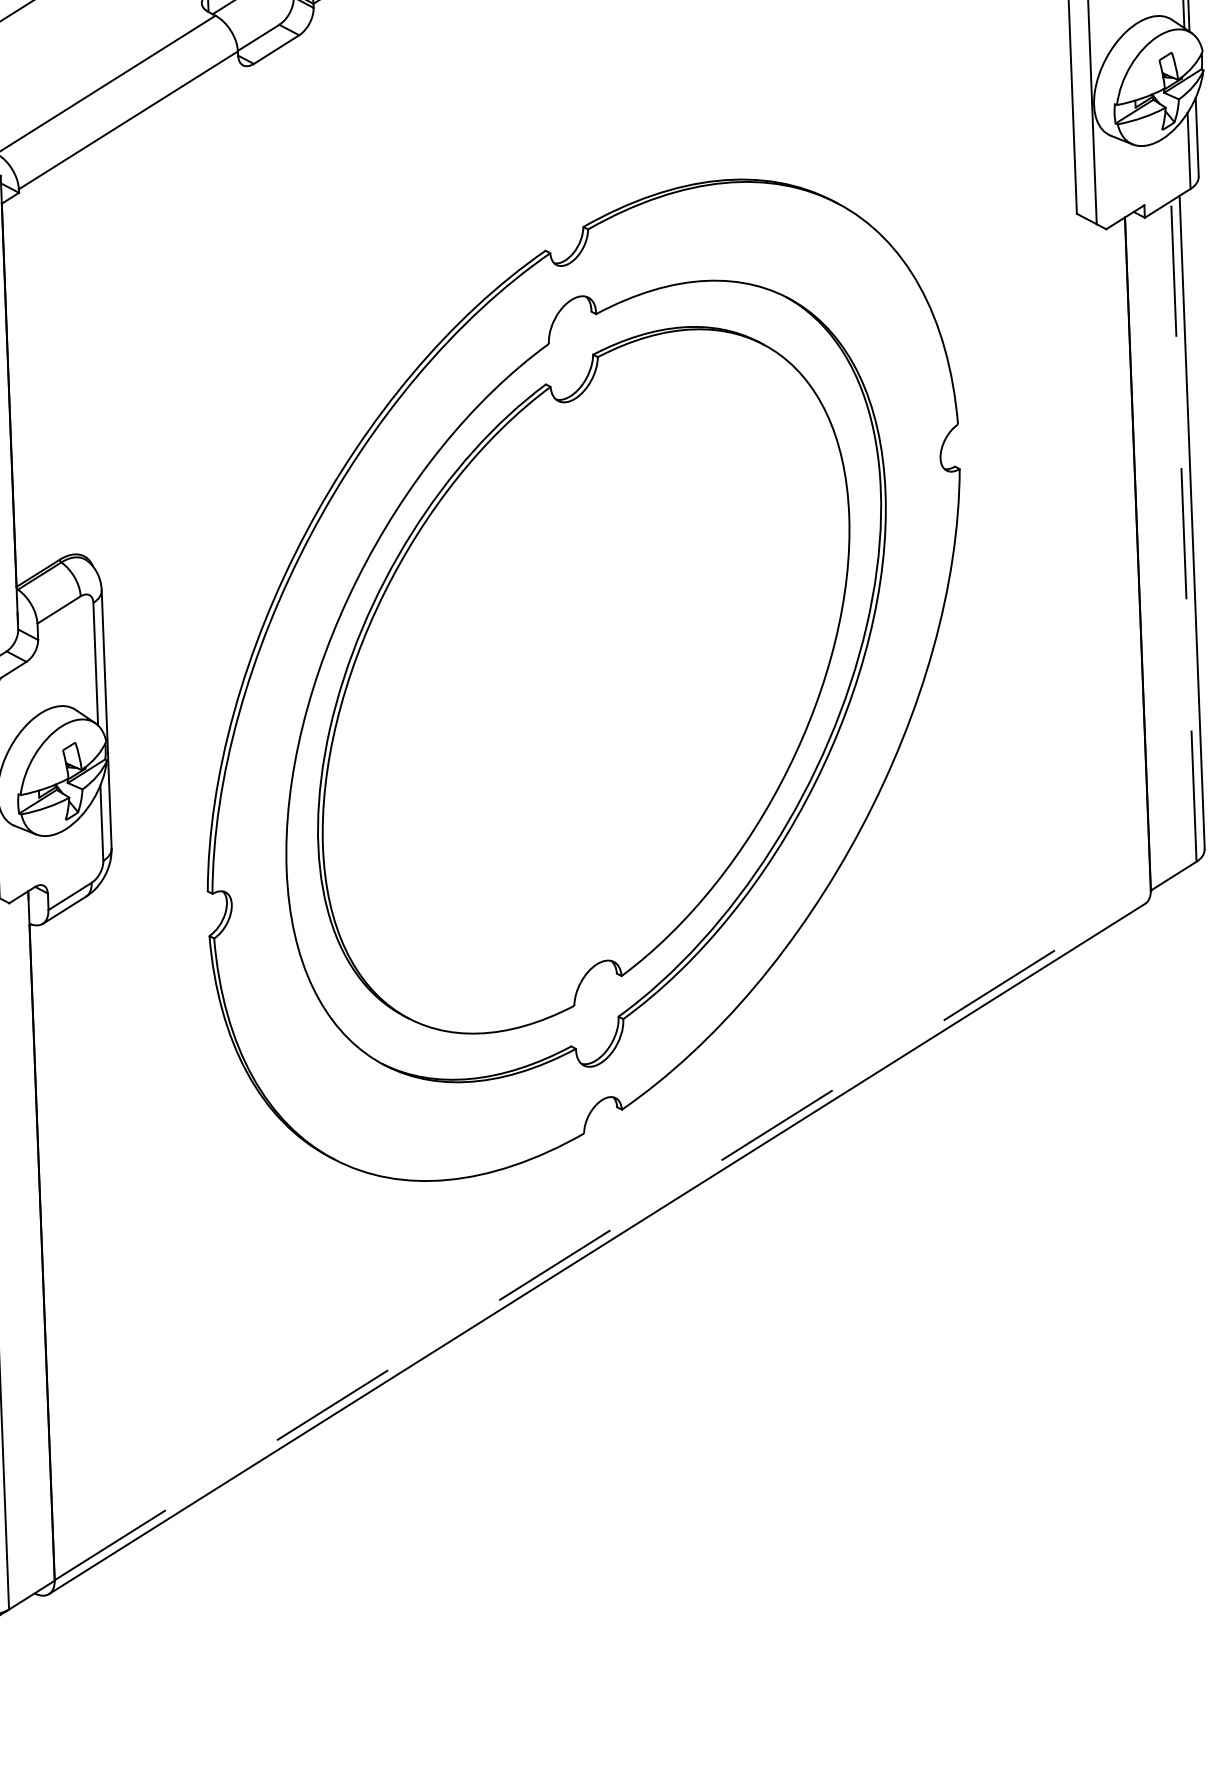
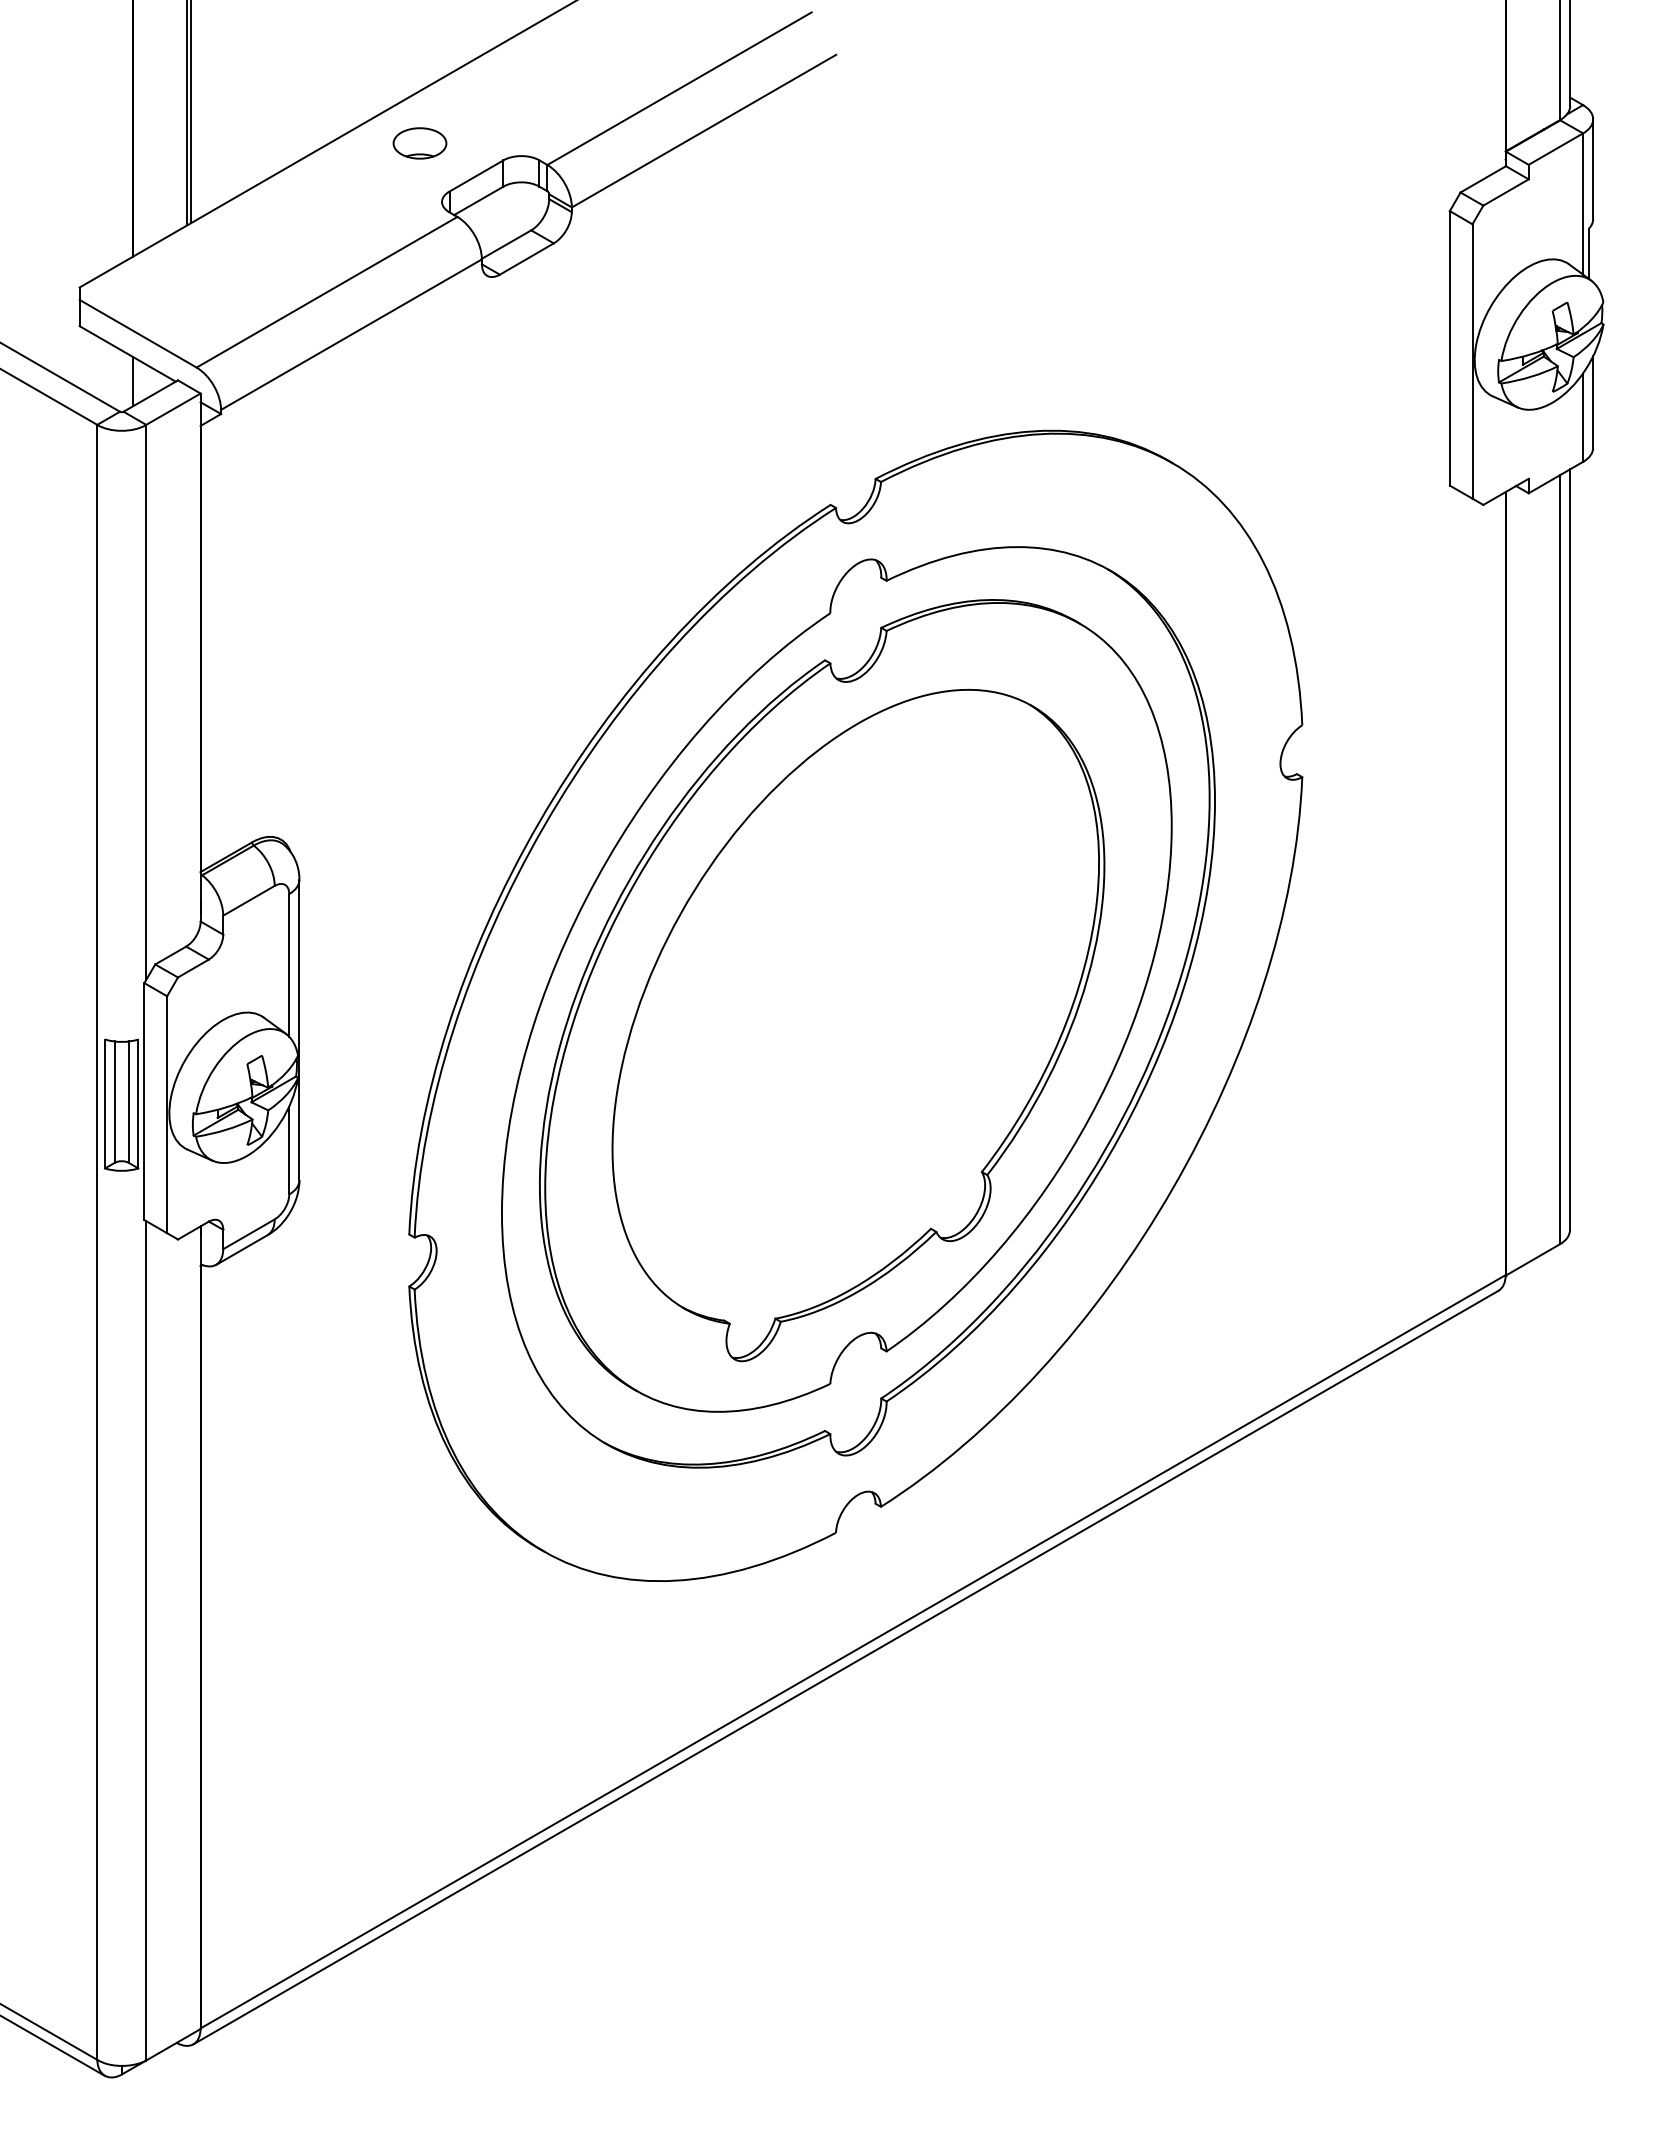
line: (1184, 531) -> (1560, 859), dashed -> solid
part: (586, 697) -> (858, 1025), added
line: (603, 1234) -> (853, 1651), dashed -> solid

